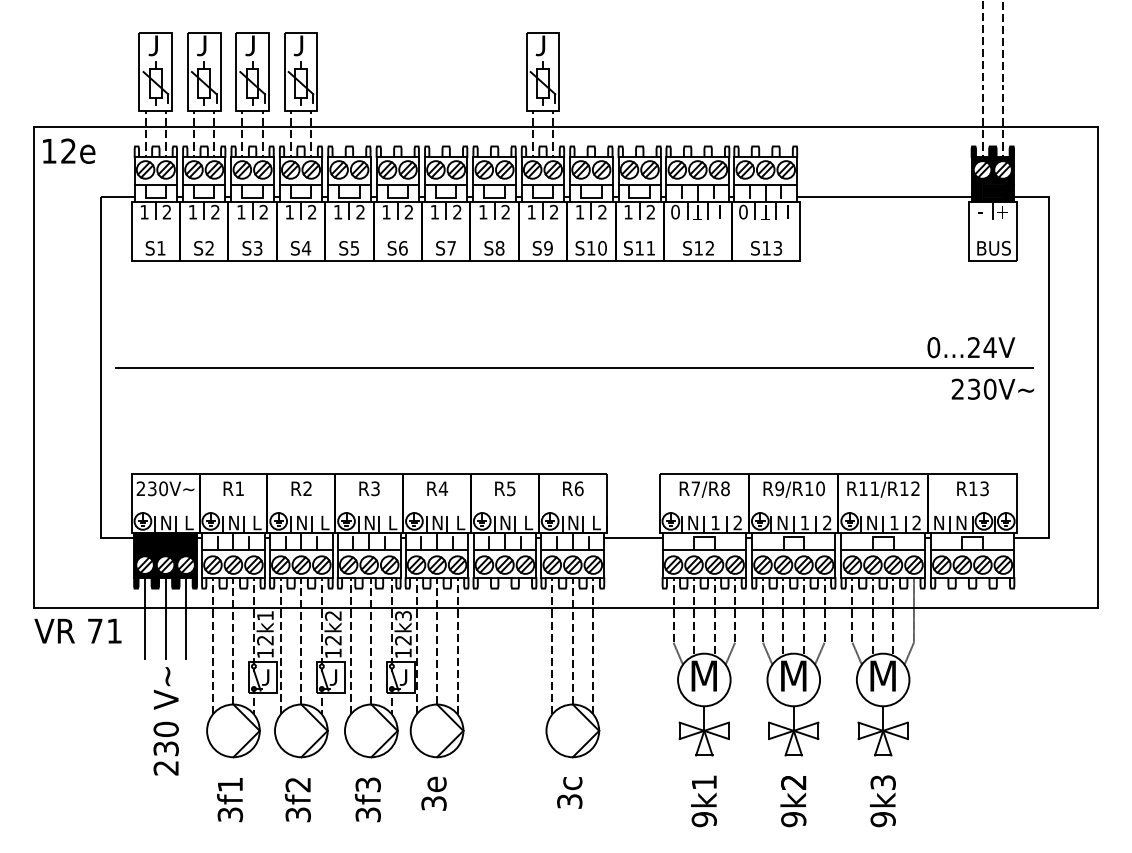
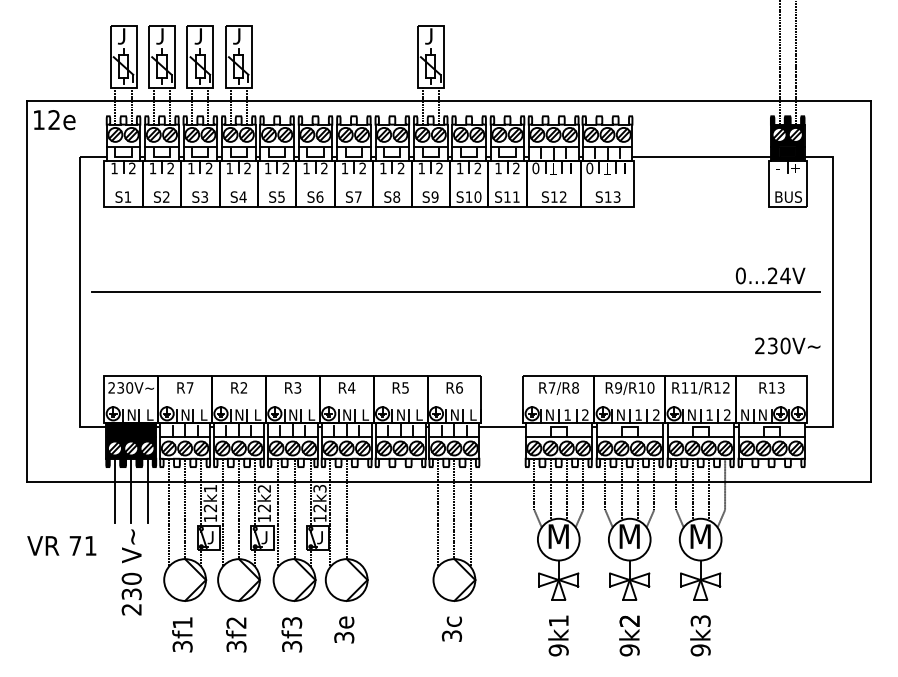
text: (992, 388) -> (787, 345), moved
text: (240, 488) -> (190, 387), R1 -> R7
text: (77, 630) -> (61, 545), moved
line: (456, 645) -> (362, 512), removed

